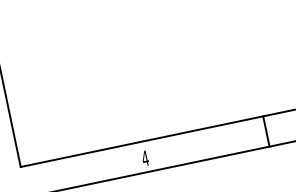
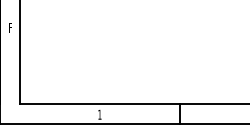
text: (144, 158) -> (99, 114), 4 -> 1

